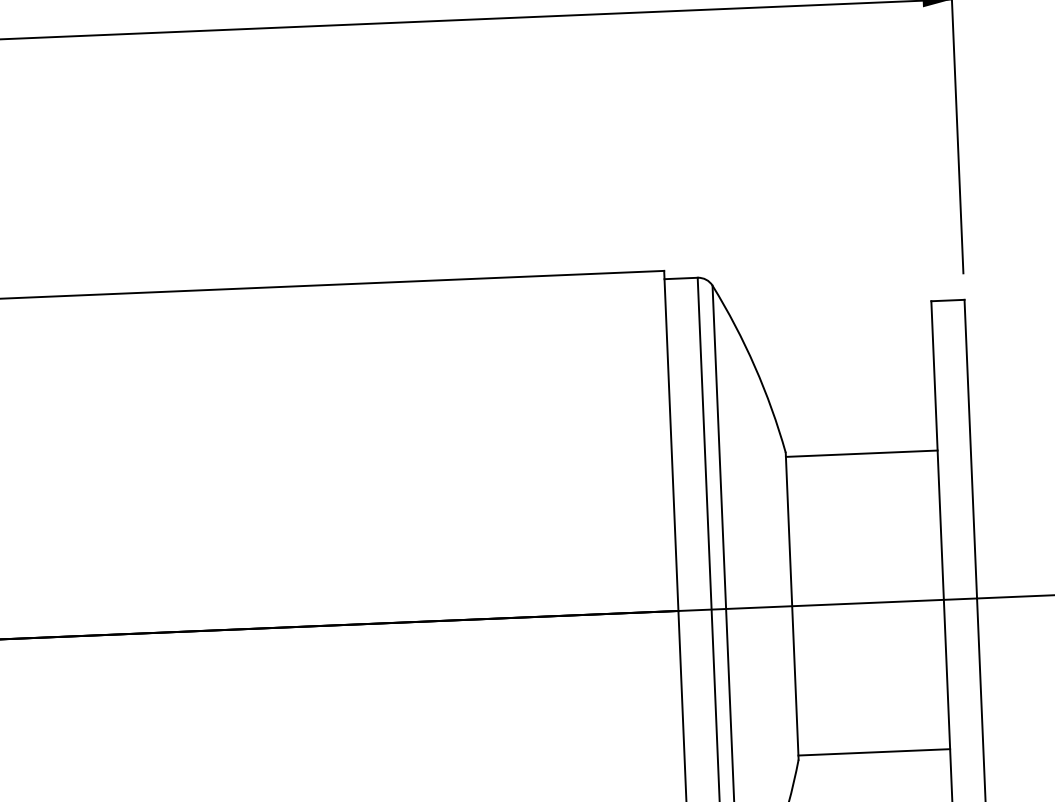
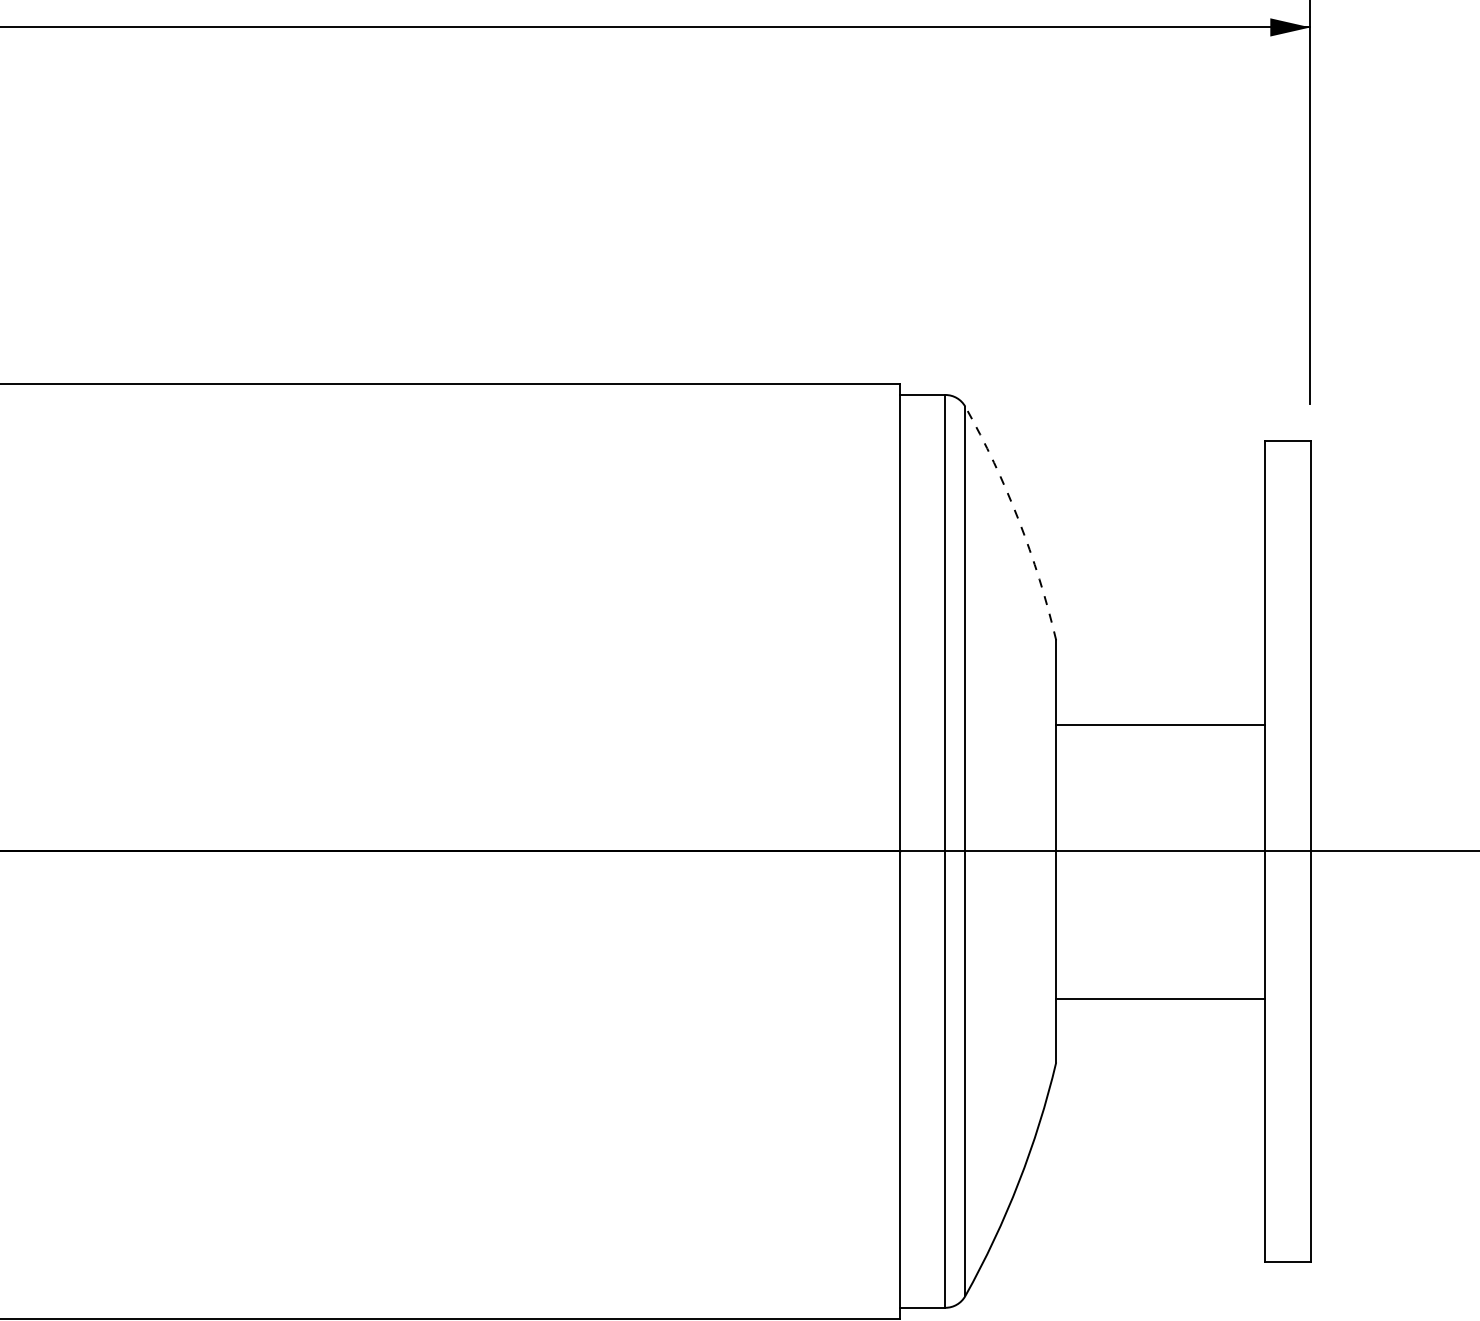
arc: (754, 366) -> (1018, 520), solid -> dashed
line: (861, 454) -> (1160, 725), moved
line: (874, 752) -> (1160, 998), moved

